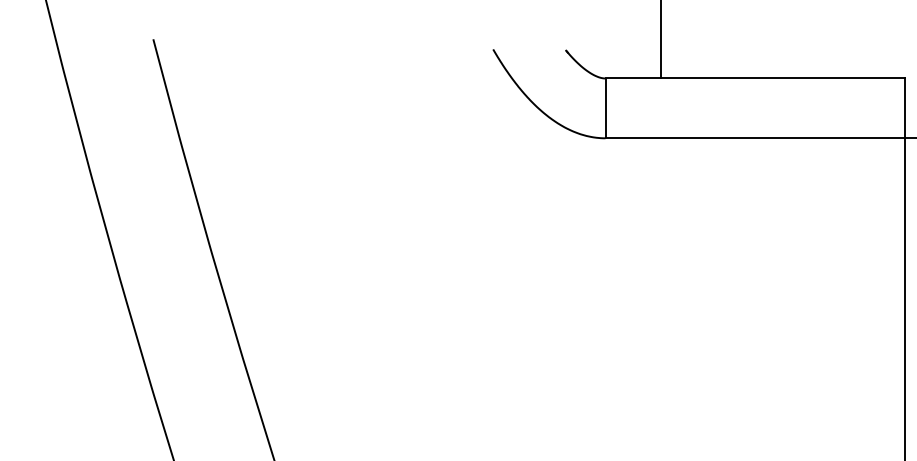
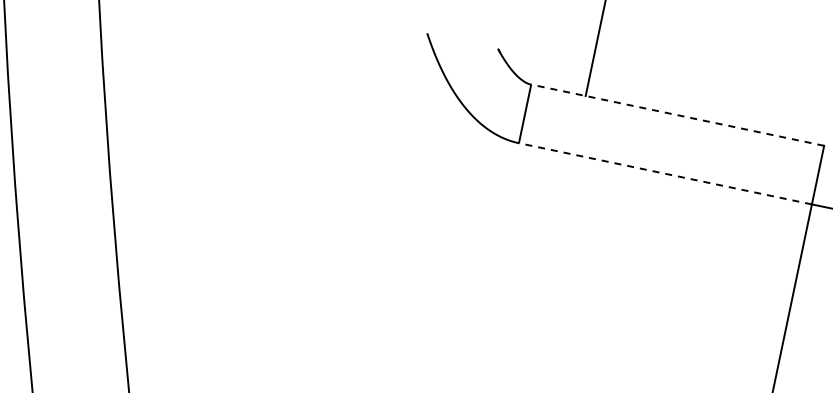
line: (755, 78) -> (678, 115), solid -> dashed
line: (755, 138) -> (665, 174), solid -> dashed

